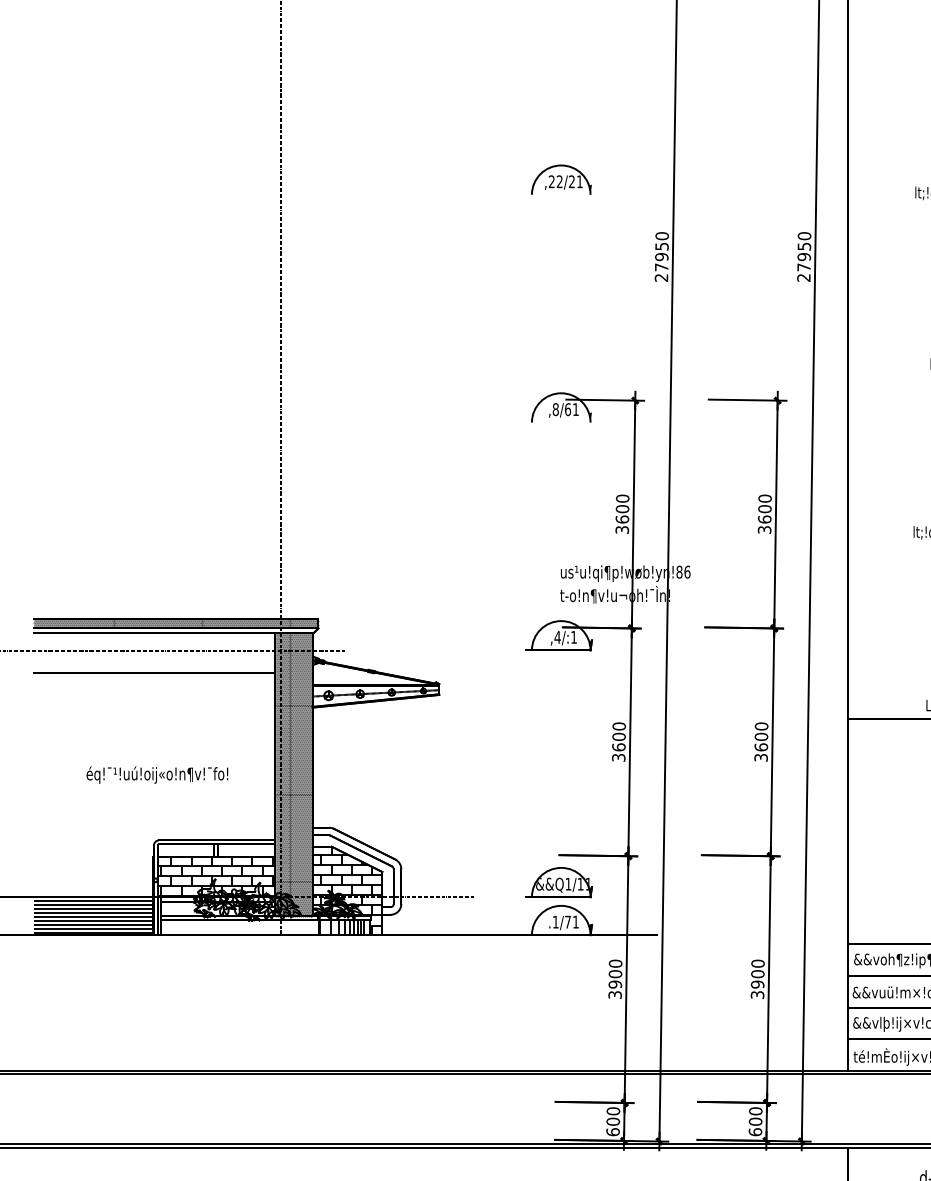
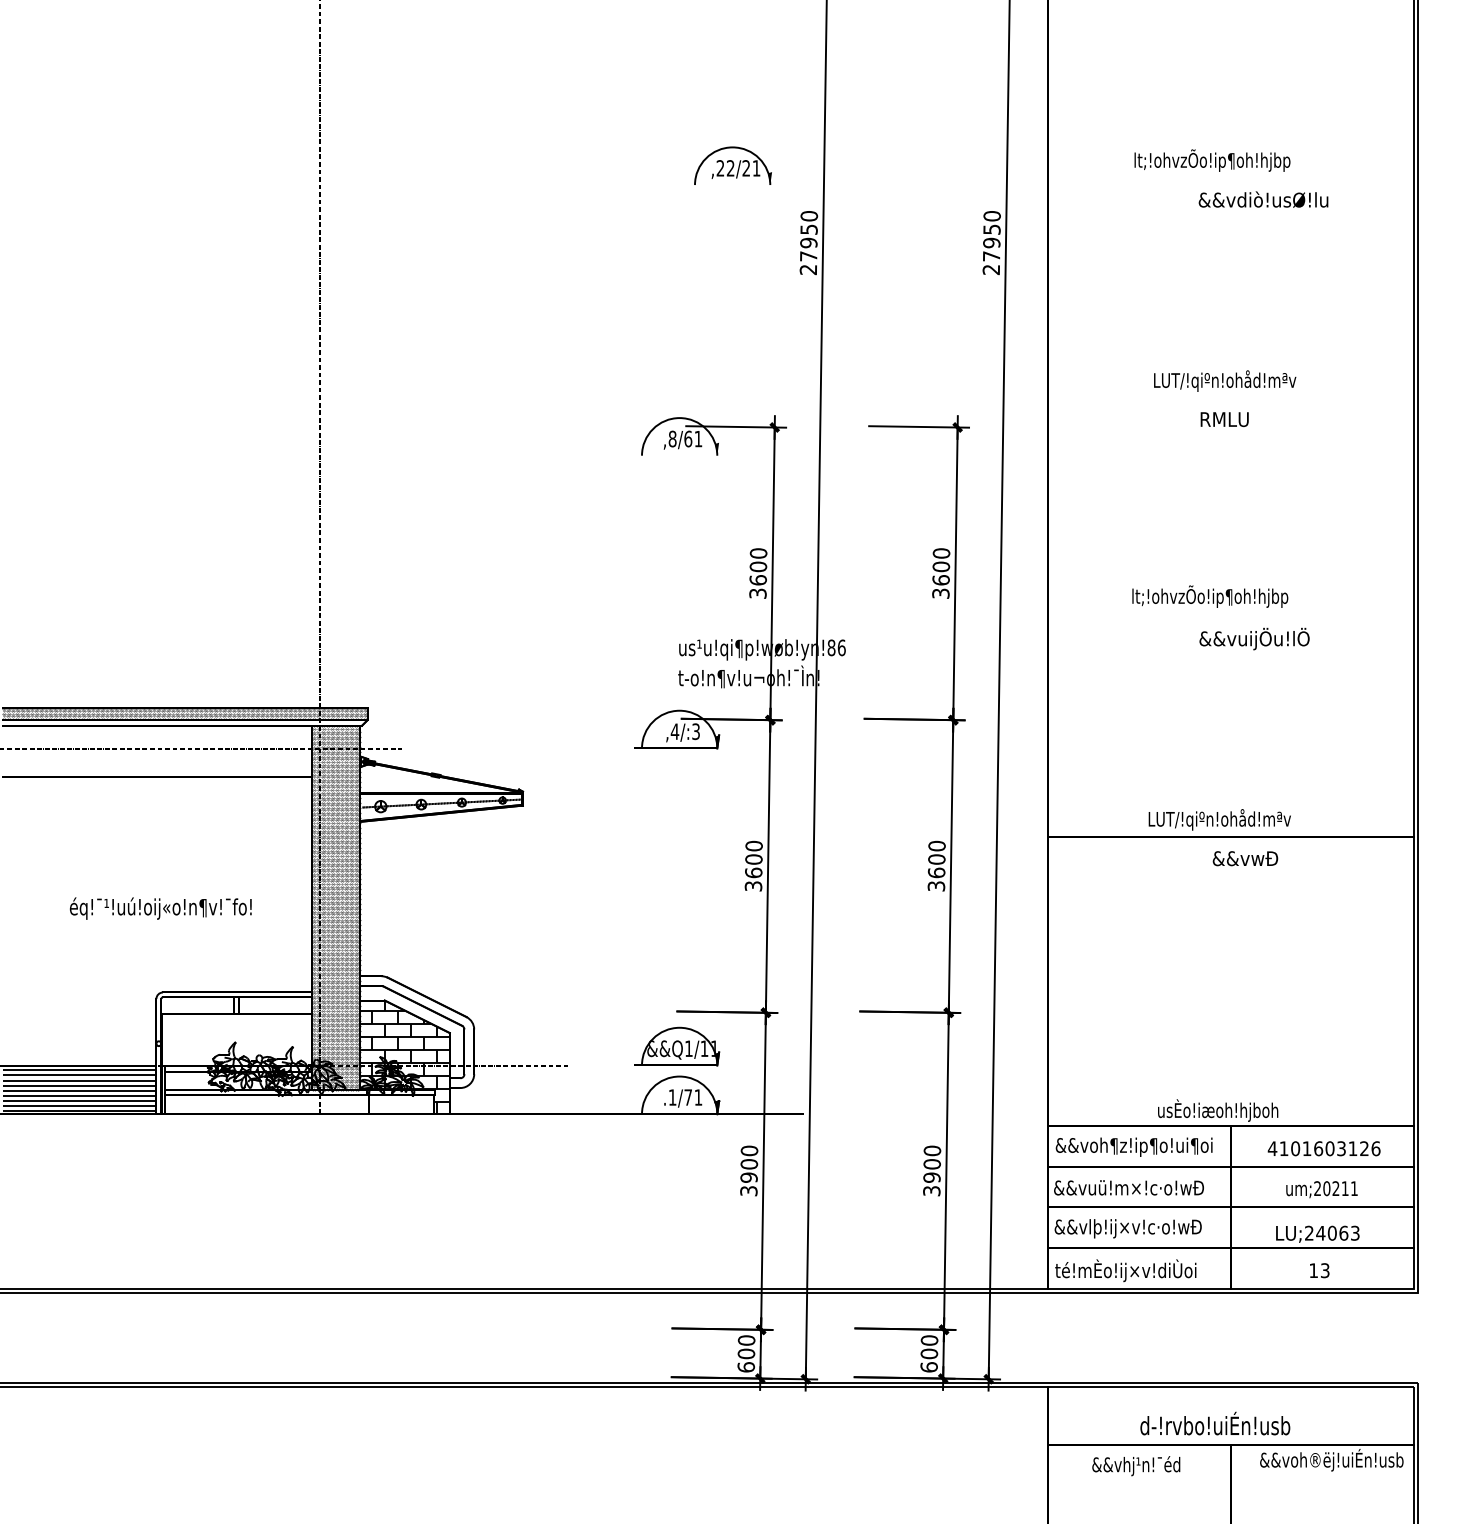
part: (561, 179) -> (732, 165), moved
text: (573, 637) -> (695, 731), ,4/:1 -> ,4/:3
hatch: (216, 877) -> (236, 1039), removed
hatch: (341, 927) -> (397, 1104), removed

